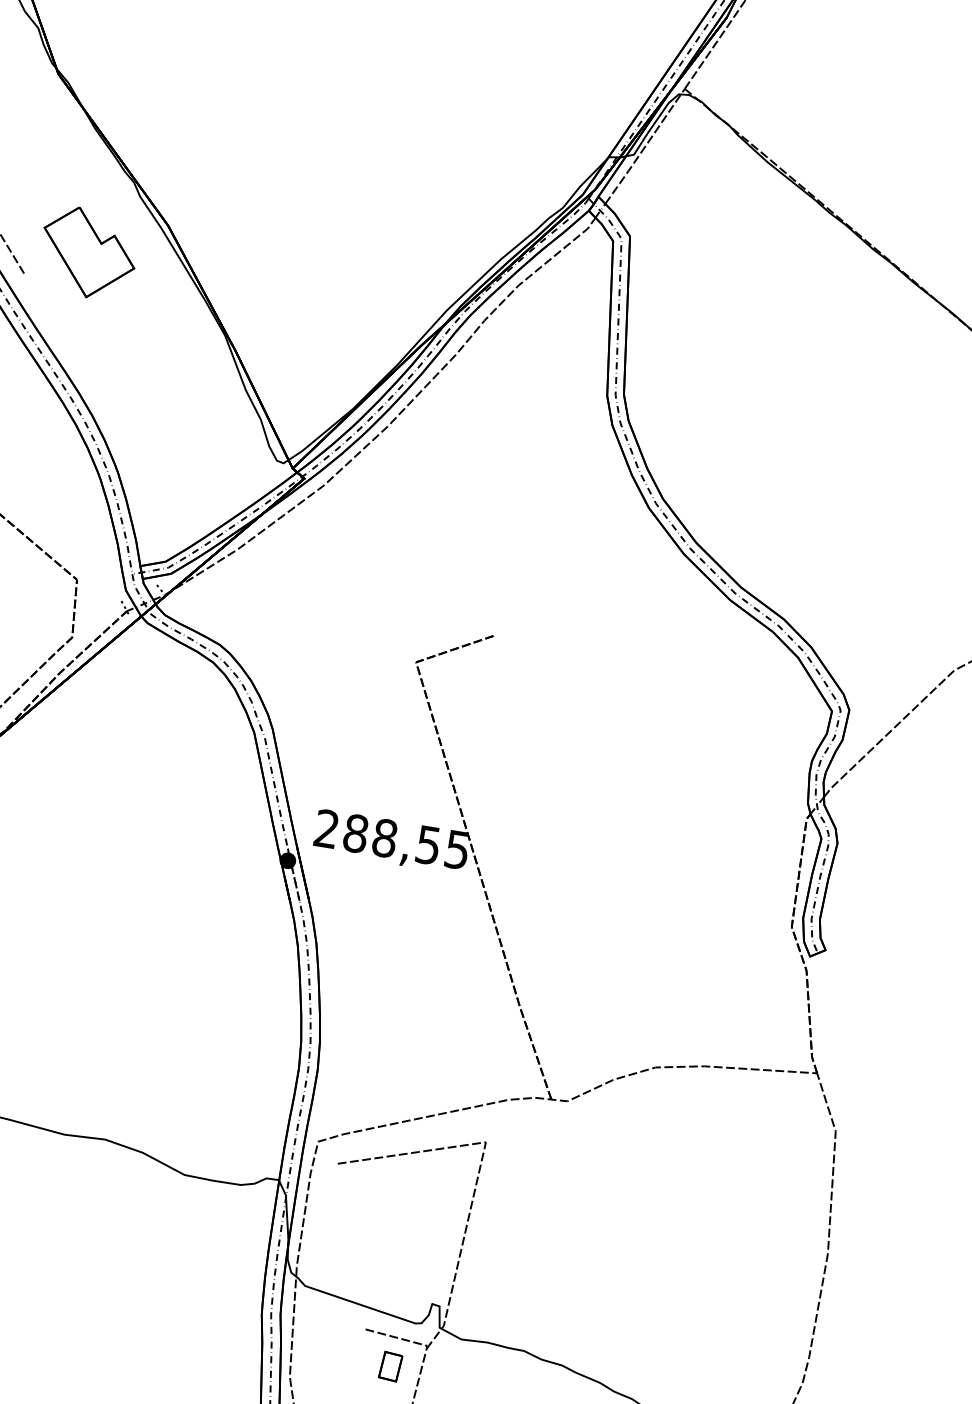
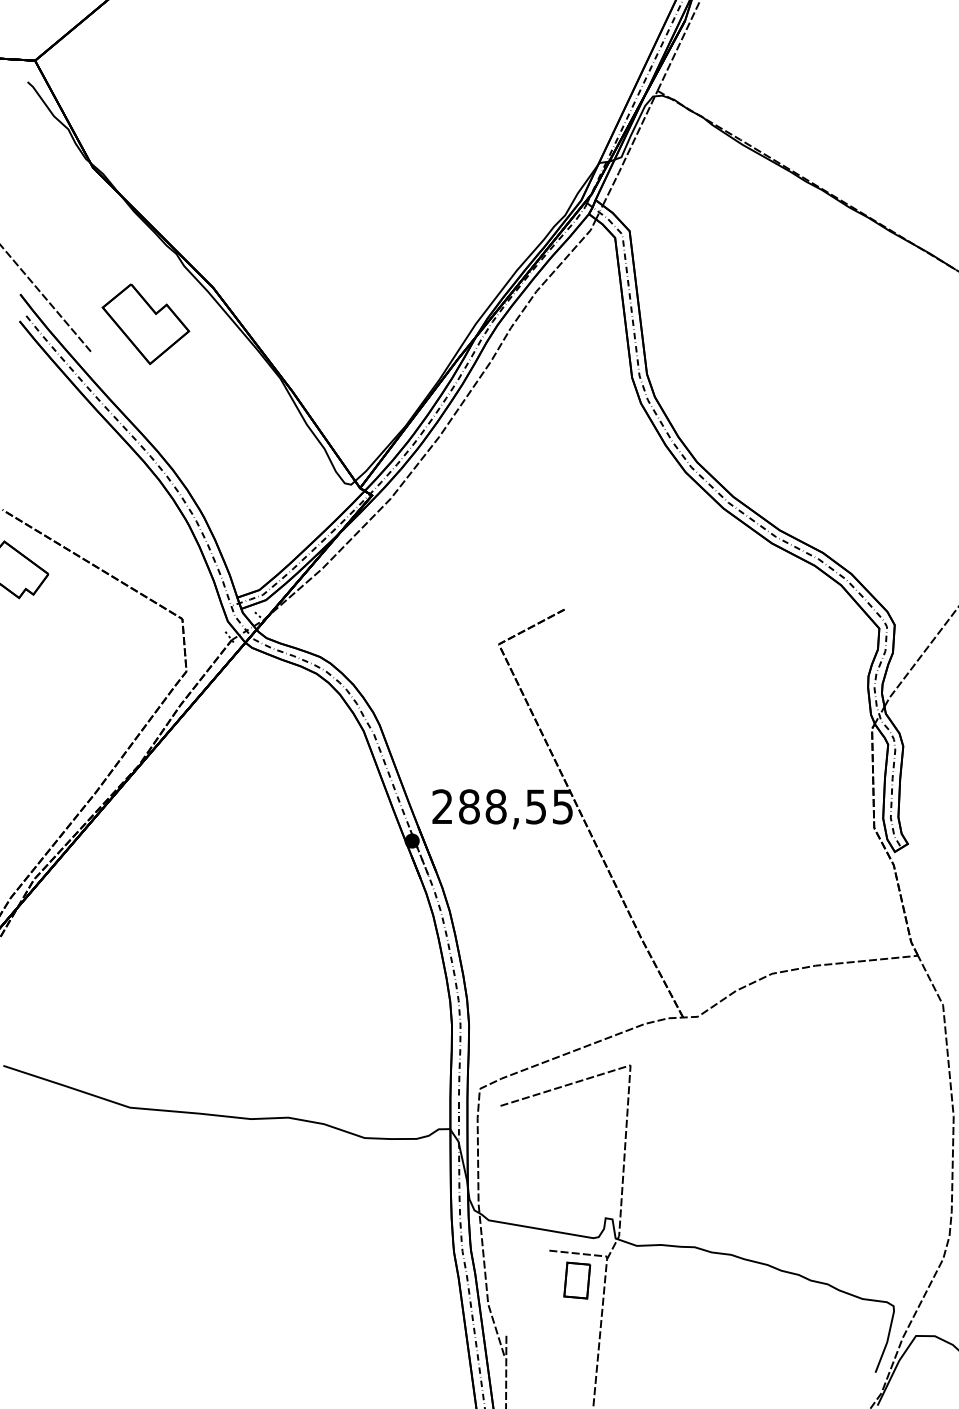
part: (390, 1366) -> (577, 1280), size x1.43

